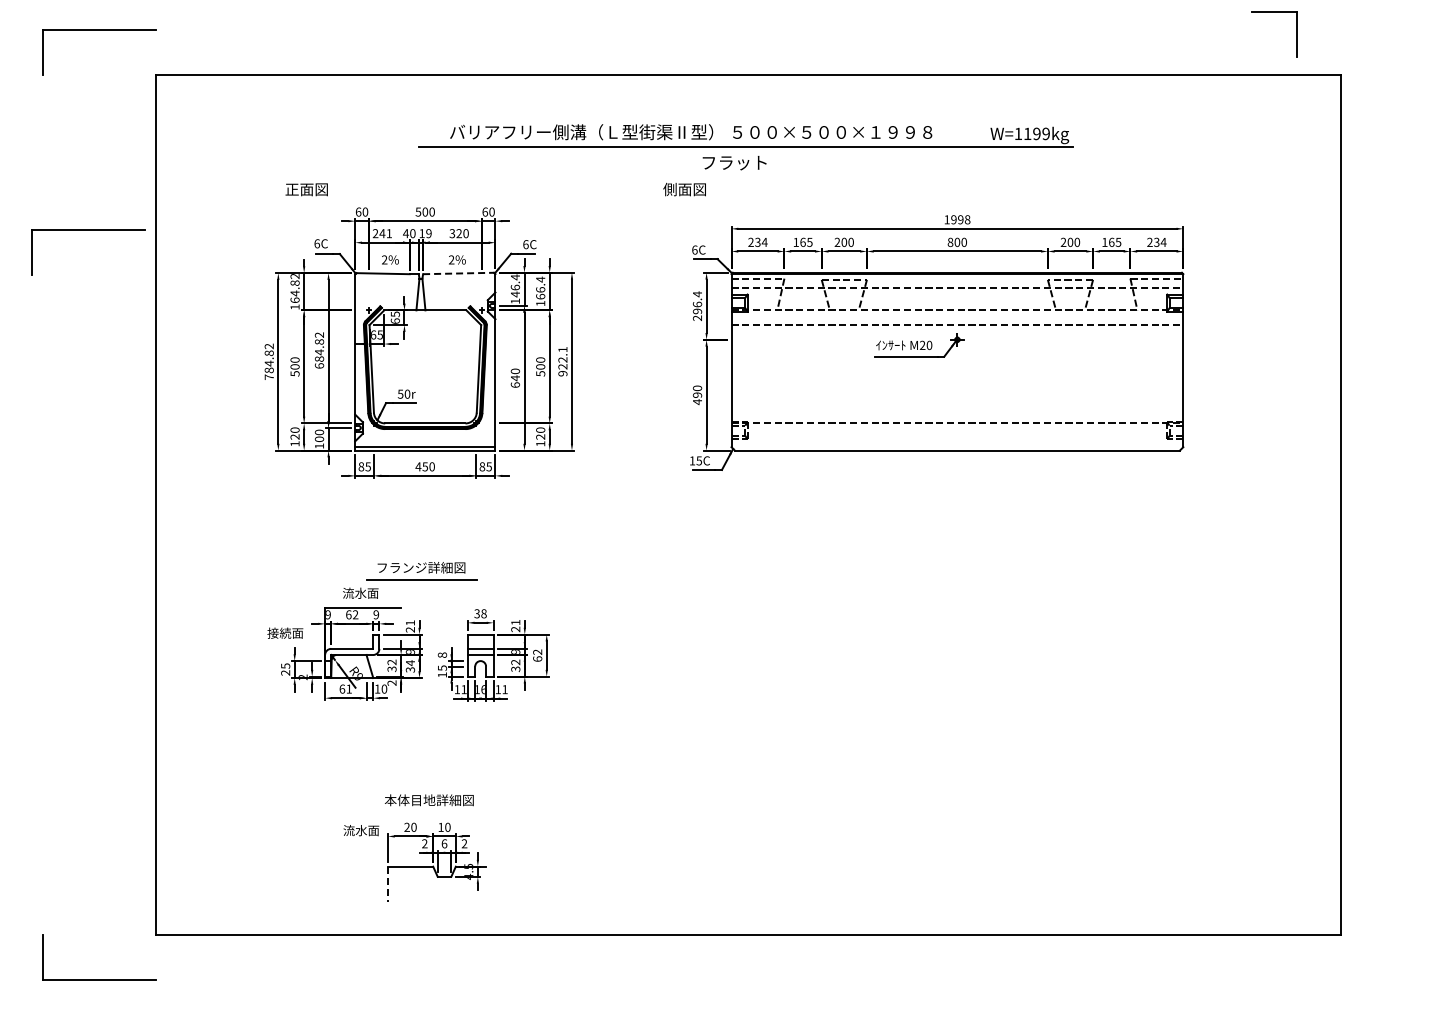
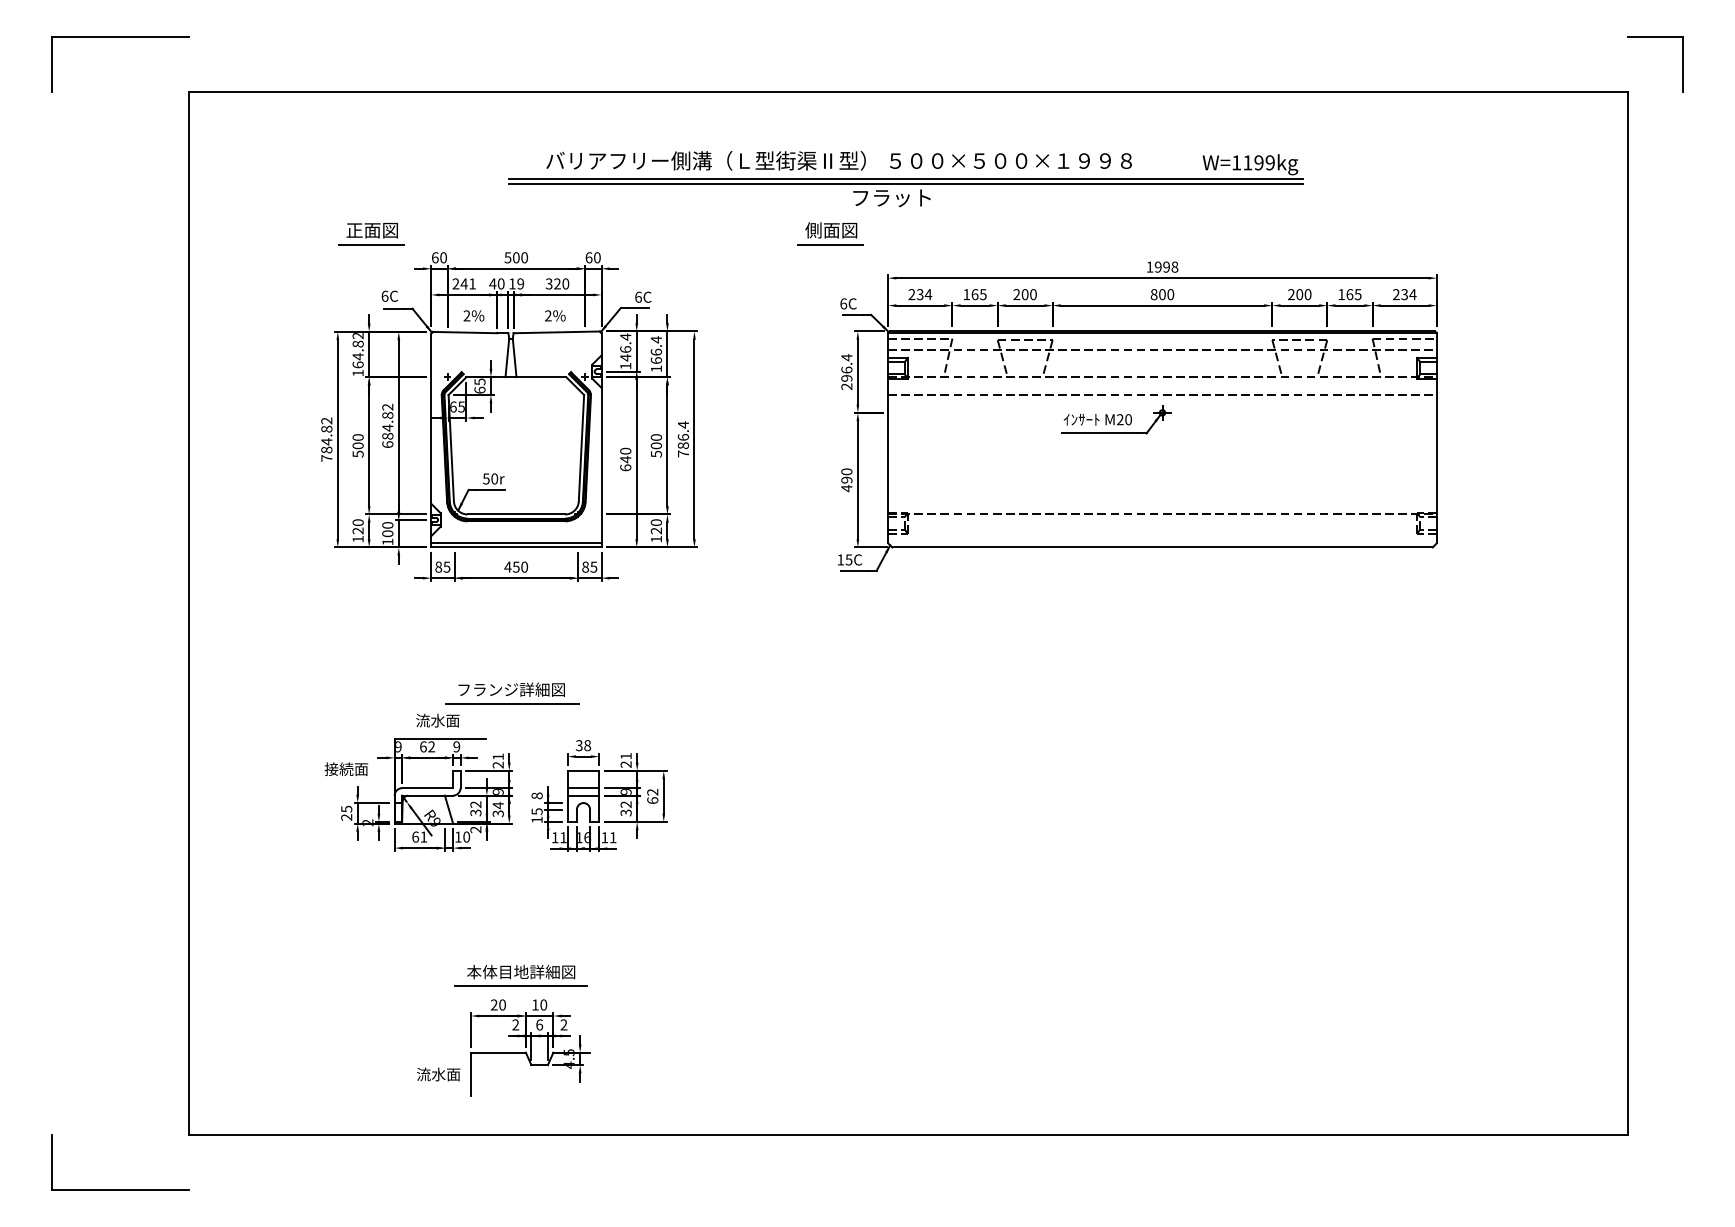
part: (1274, 12) -> (1655, 37), moved
line: (745, 150) -> (905, 182), added
line: (305, 201) -> (370, 244), added
line: (683, 201) -> (829, 244), added
part: (88, 230) -> (107, 280), removed
line: (458, 273) -> (556, 332), dashed -> solid
text: (562, 361) -> (682, 439), 922.1 -> 786.4
line: (428, 812) -> (520, 986), added
text: (361, 830) -> (438, 1074), moved
line: (387, 884) -> (470, 1074), dashed -> solid

